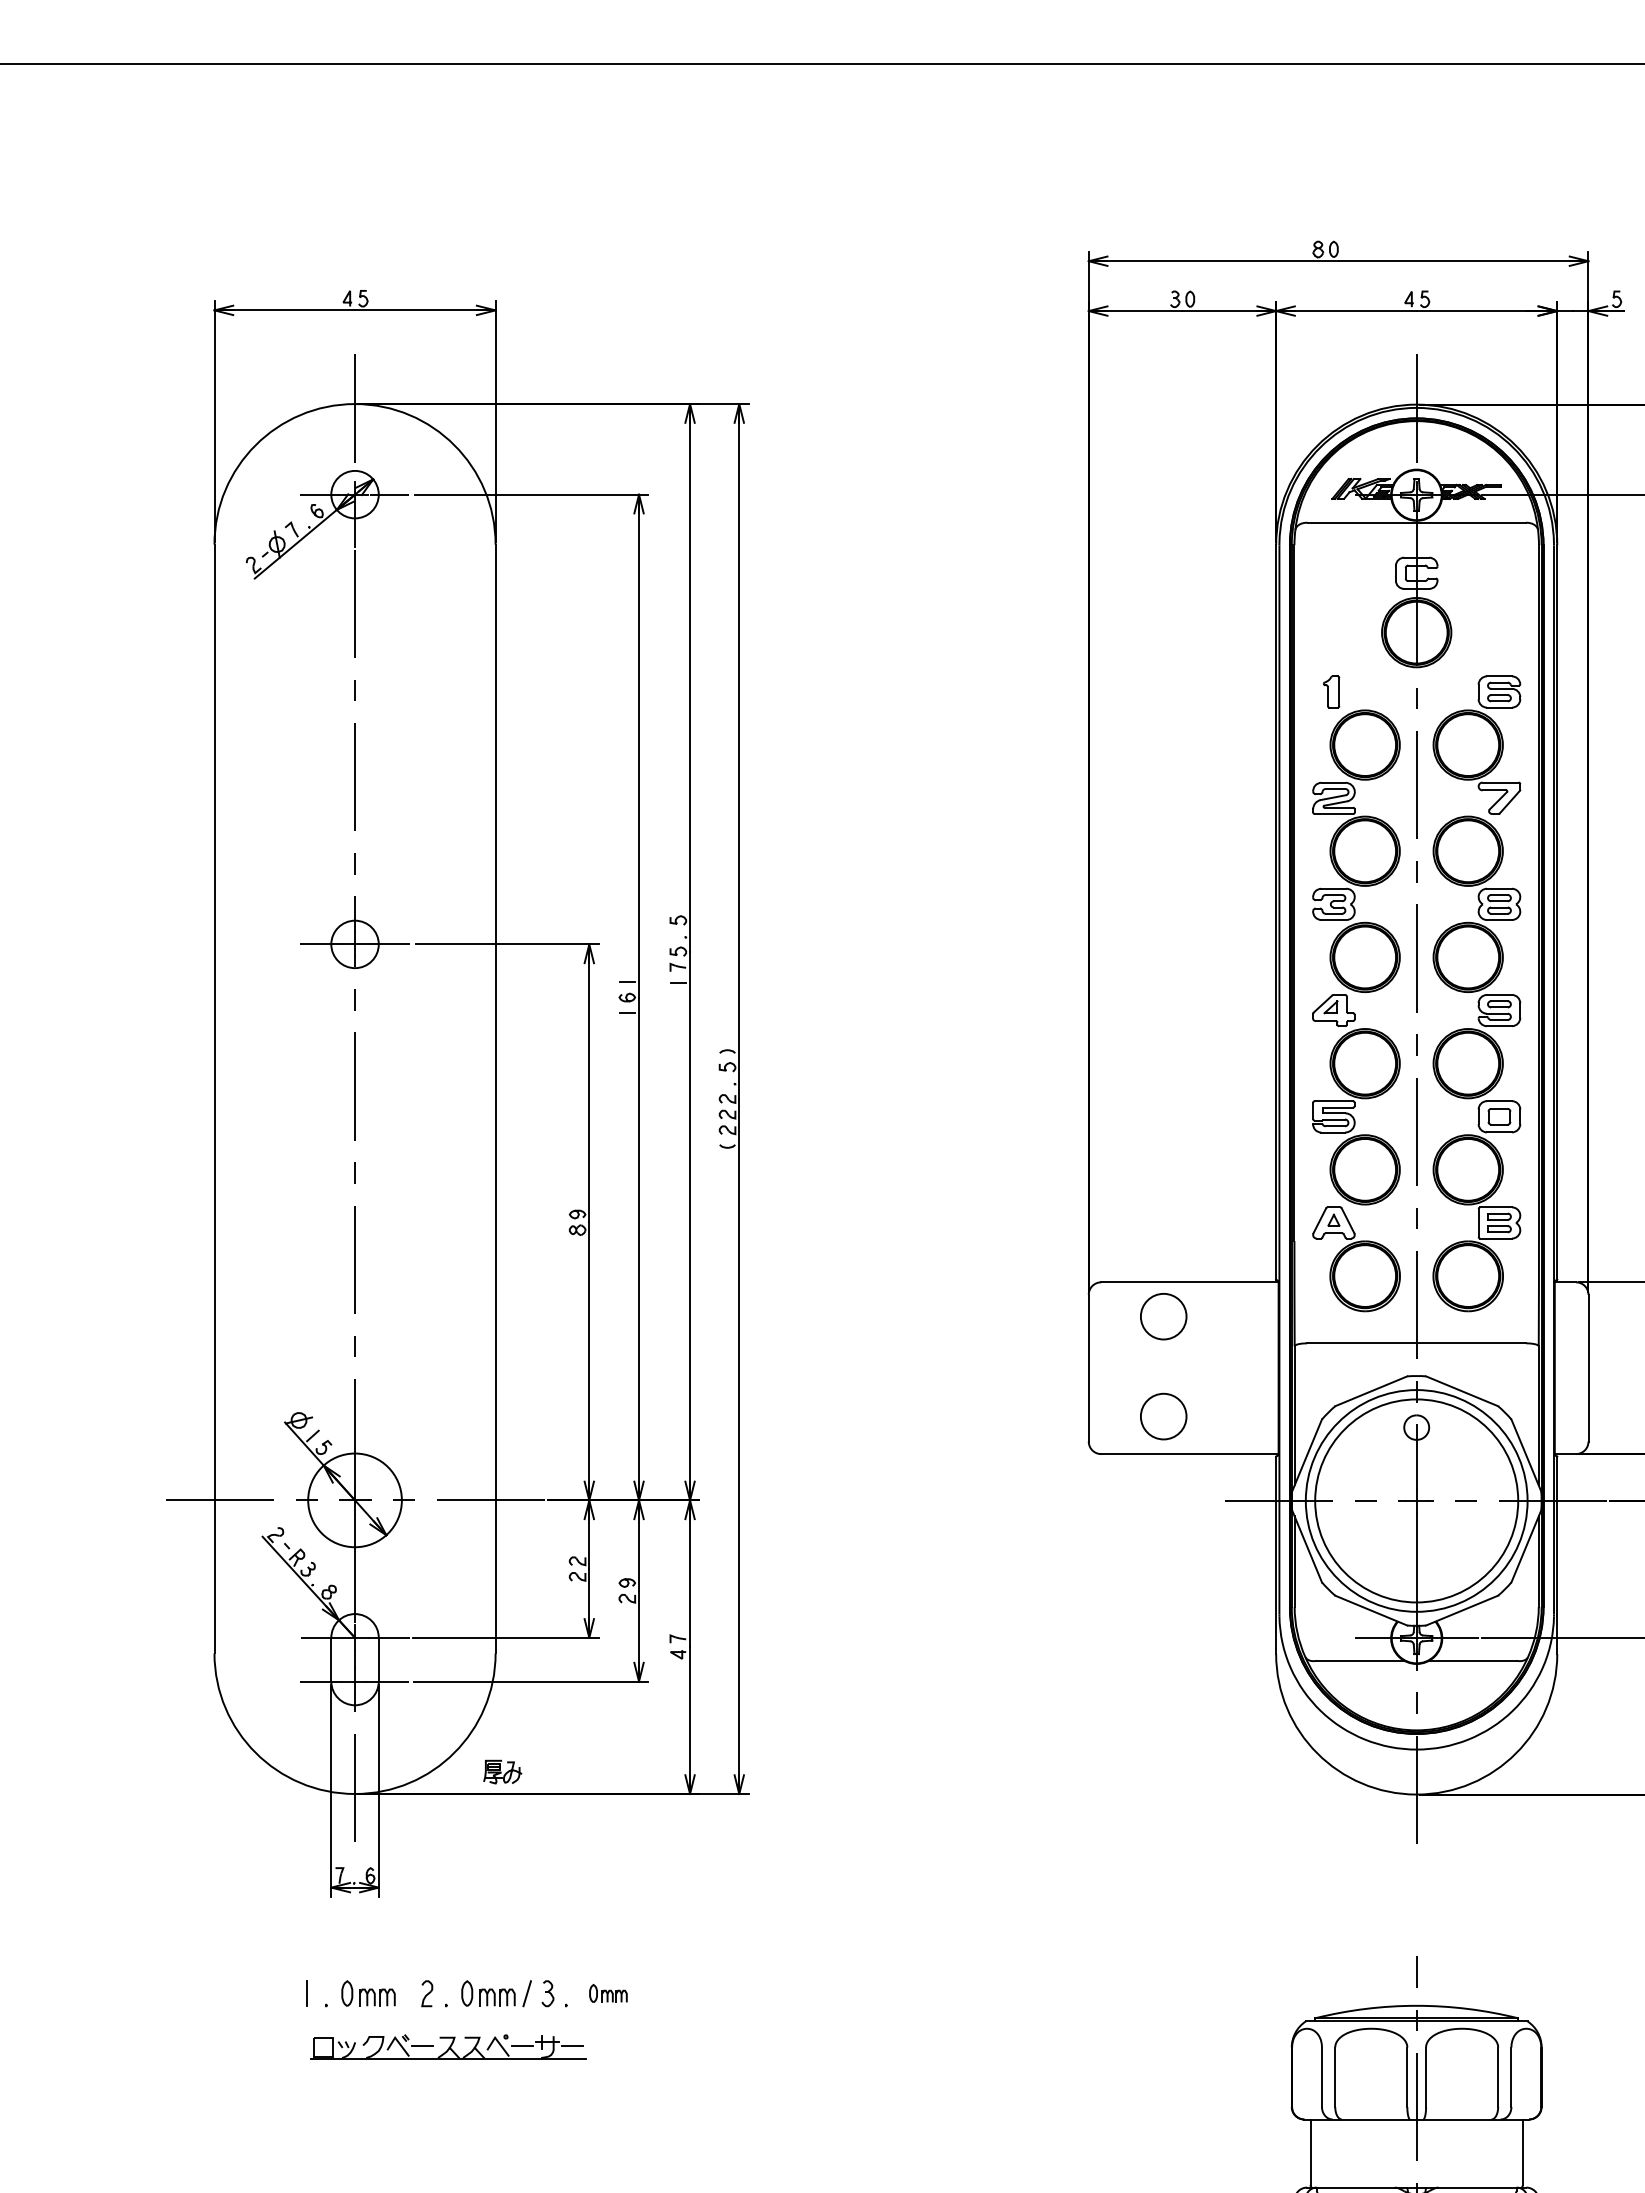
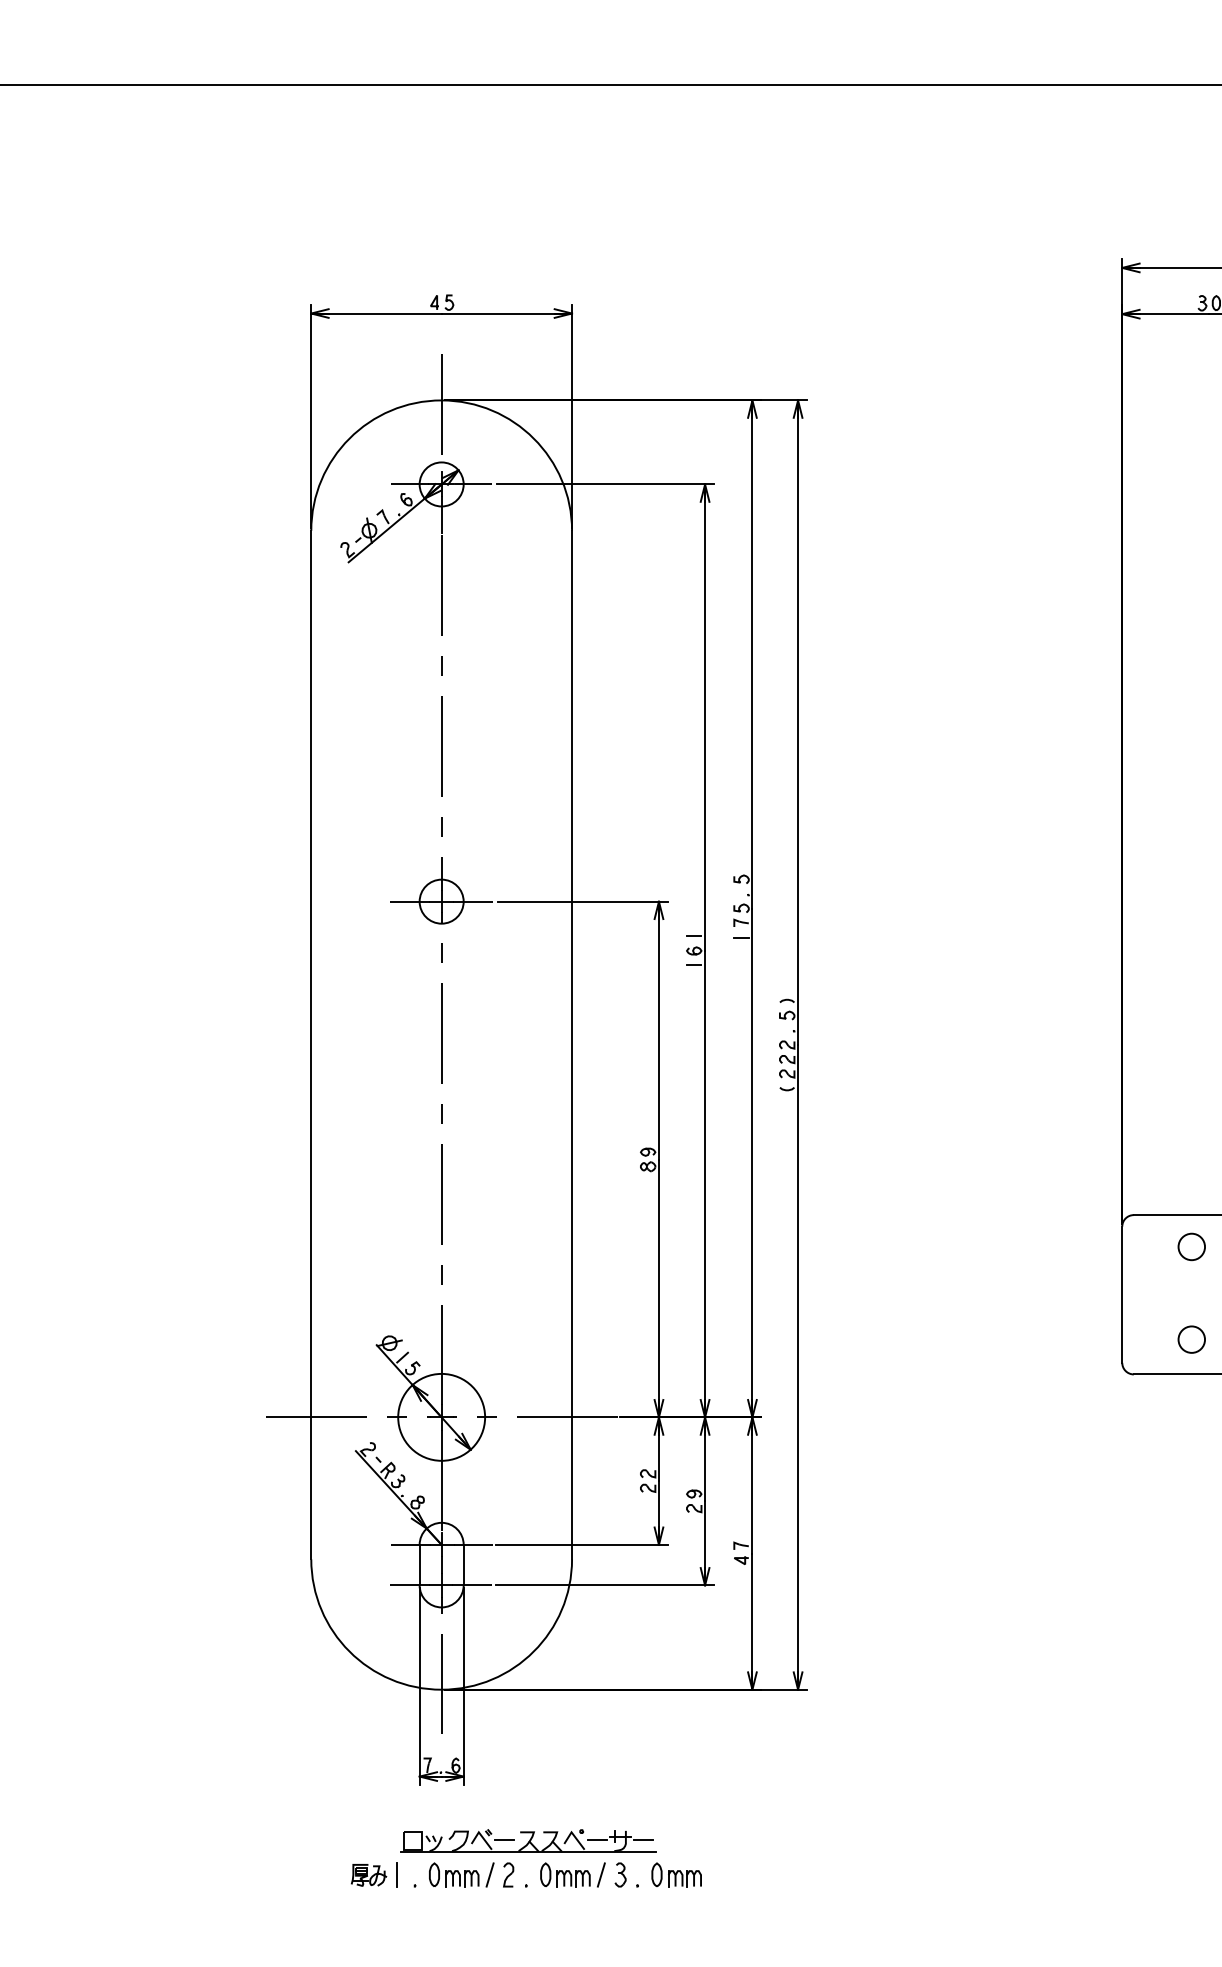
circle: (1163, 1316) -> (1191, 1246), size x0.62
circle: (1163, 1416) -> (1191, 1339), size x0.62
part: (502, 1771) -> (368, 1874), moved
line: (407, 1993) -> (490, 1874), added
part: (608, 1993) -> (676, 1874), size x1.43
part: (448, 2046) -> (528, 1840), moved

